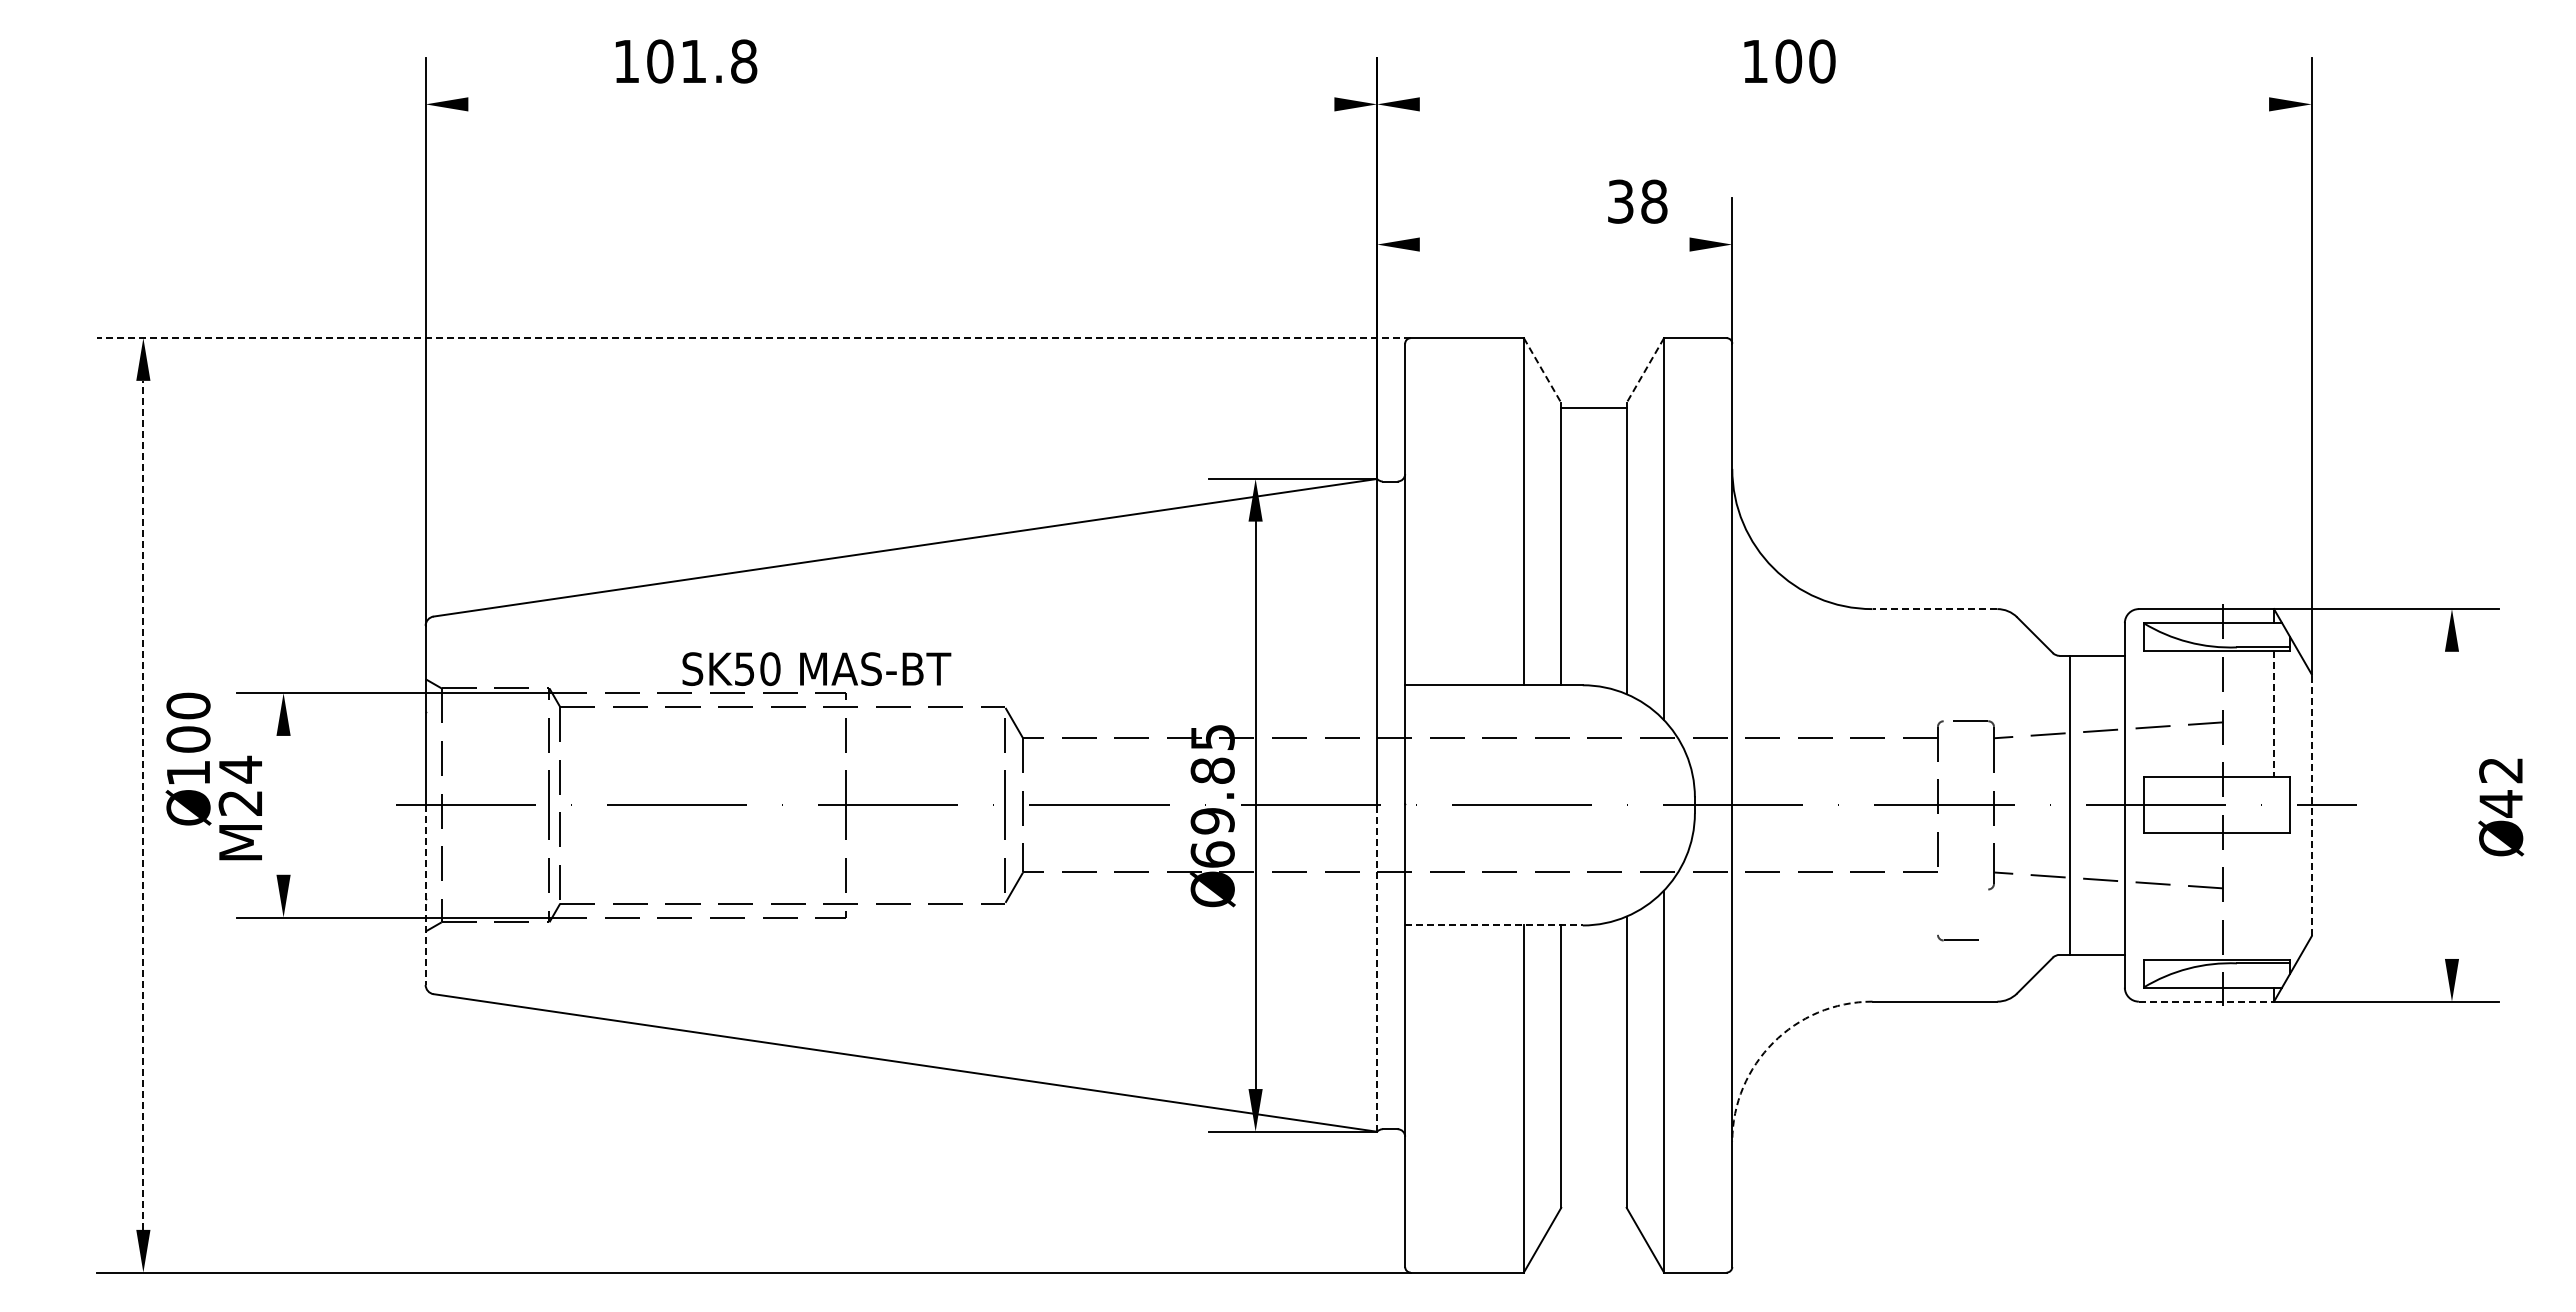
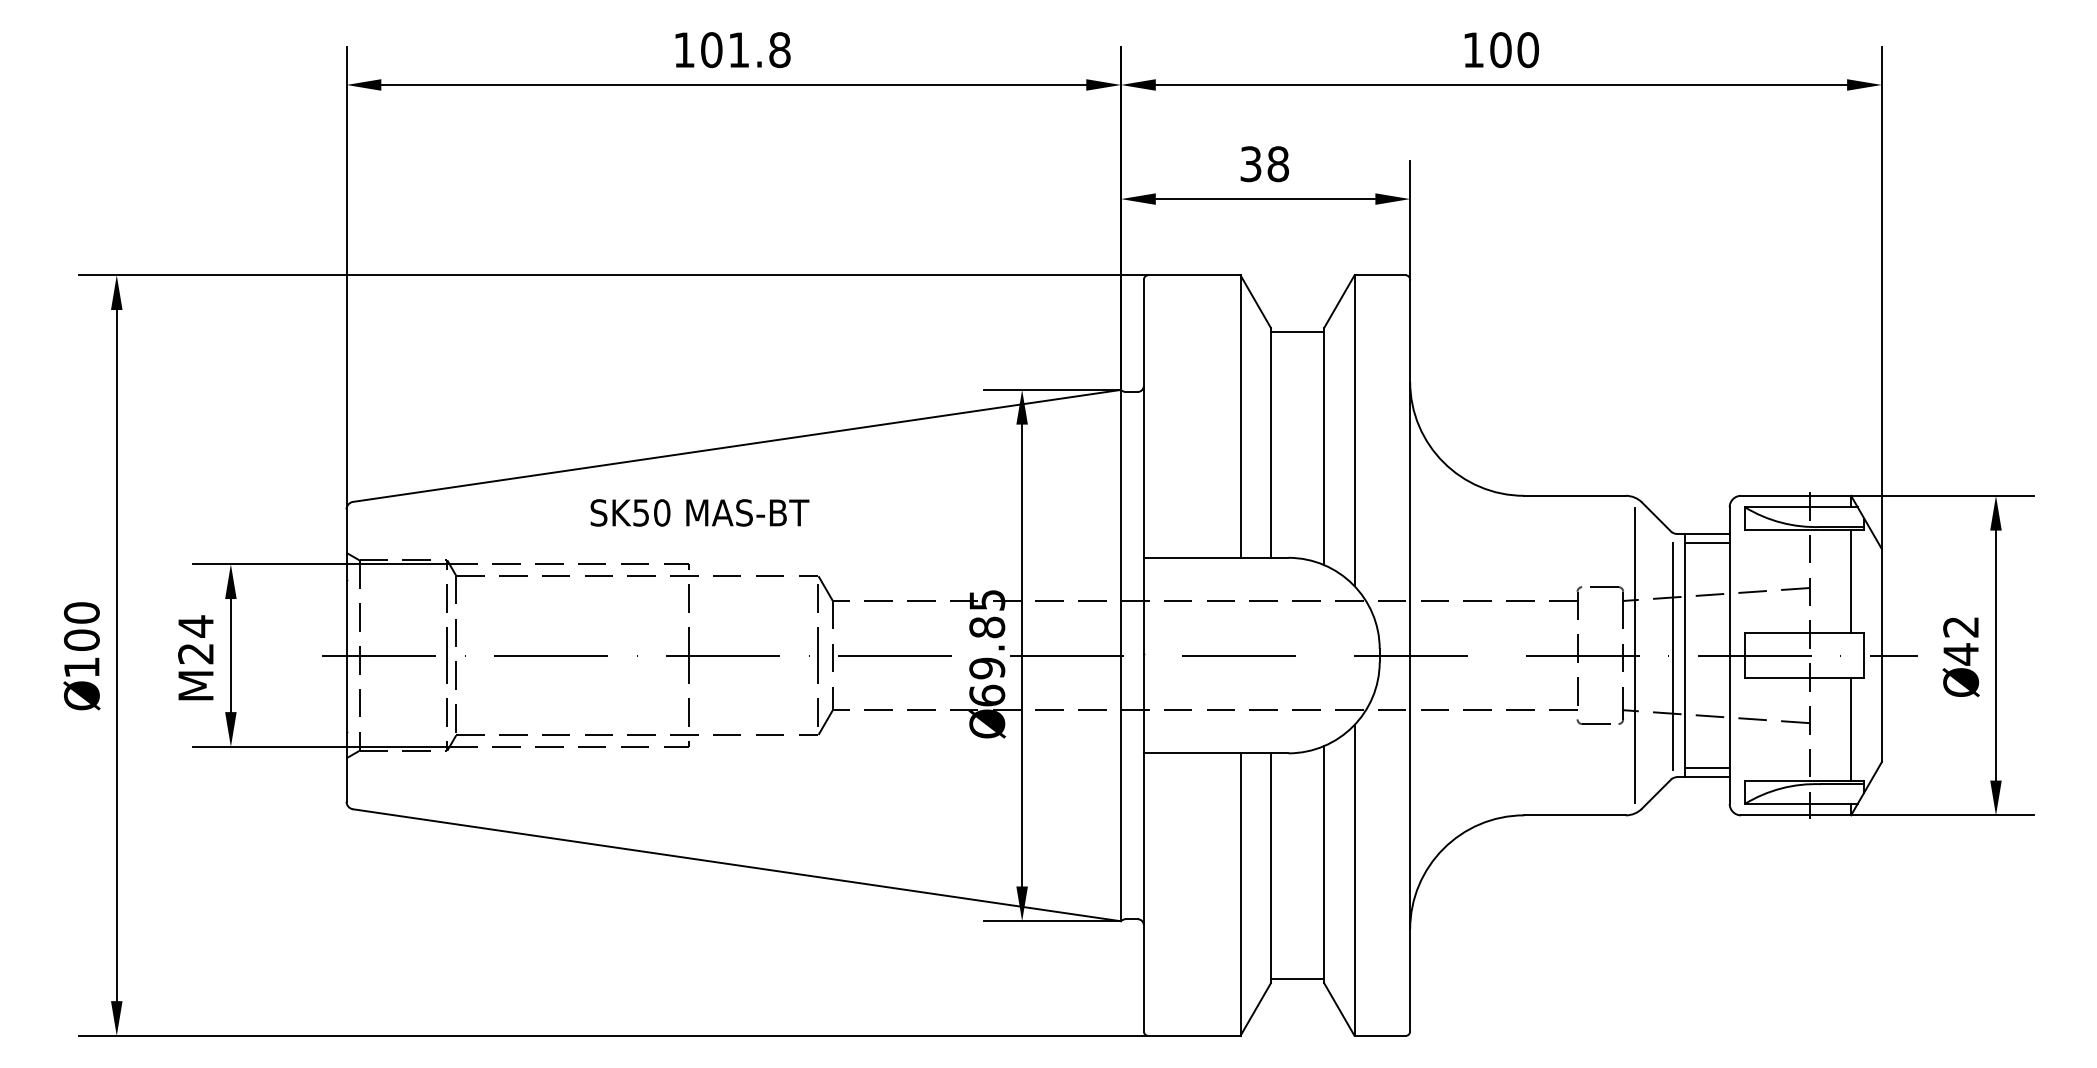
text: (686, 61) -> (733, 50), moved
text: (1789, 61) -> (1501, 50), moved
line: (901, 104) -> (733, 85), added
line: (1844, 104) -> (1501, 85), added
text: (1637, 201) -> (1264, 164), moved
line: (1554, 244) -> (1265, 199), added
line: (753, 338) -> (613, 275), dashed -> solid
line: (1542, 370) -> (1255, 301), dashed -> solid
line: (1645, 370) -> (1339, 301), dashed -> solid
line: (1934, 609) -> (1574, 496), dashed -> solid
line: (2096, 667) -> (1706, 543), added
text: (816, 668) -> (699, 512), moved
line: (2274, 714) -> (1851, 581), dashed -> solid
text: (188, 758) -> (81, 655), moved
line: (283, 804) -> (230, 654), added
line: (2008, 804) -> (1634, 654), added
line: (2451, 804) -> (1995, 654), added
line: (143, 805) -> (116, 655), dashed -> solid
line: (2311, 805) -> (1881, 655), dashed -> solid
line: (2055, 806) -> (1673, 656), added
text: (2501, 807) -> (1961, 657), moved
line: (425, 895) -> (346, 728), dashed -> solid
line: (2274, 896) -> (1851, 729), added
line: (1493, 925) -> (1215, 753), dashed -> solid
part: (1957, 937) -> (1593, 721), moved
line: (2096, 943) -> (1706, 768), added
line: (1377, 968) -> (1121, 788), dashed -> solid
line: (2206, 1001) -> (1796, 815), dashed -> solid
arc: (1773, 1042) -> (1443, 848), dashed -> solid
line: (1593, 1202) -> (1297, 978), added

